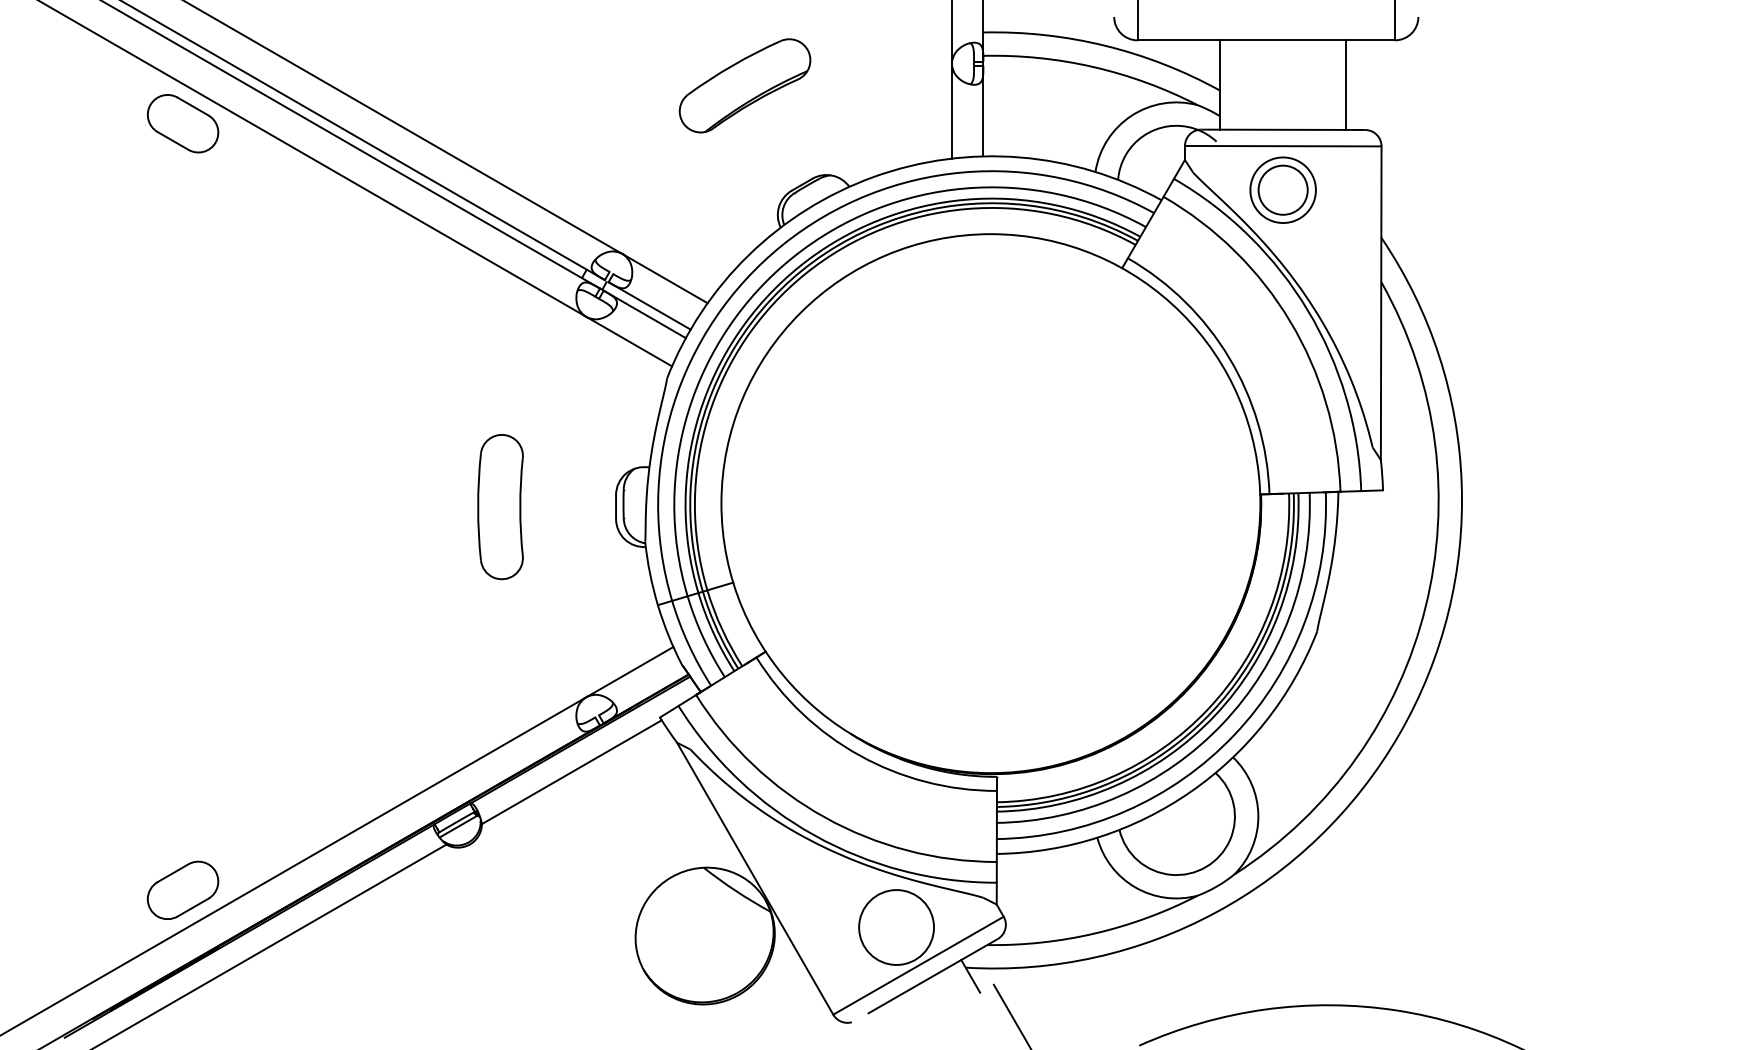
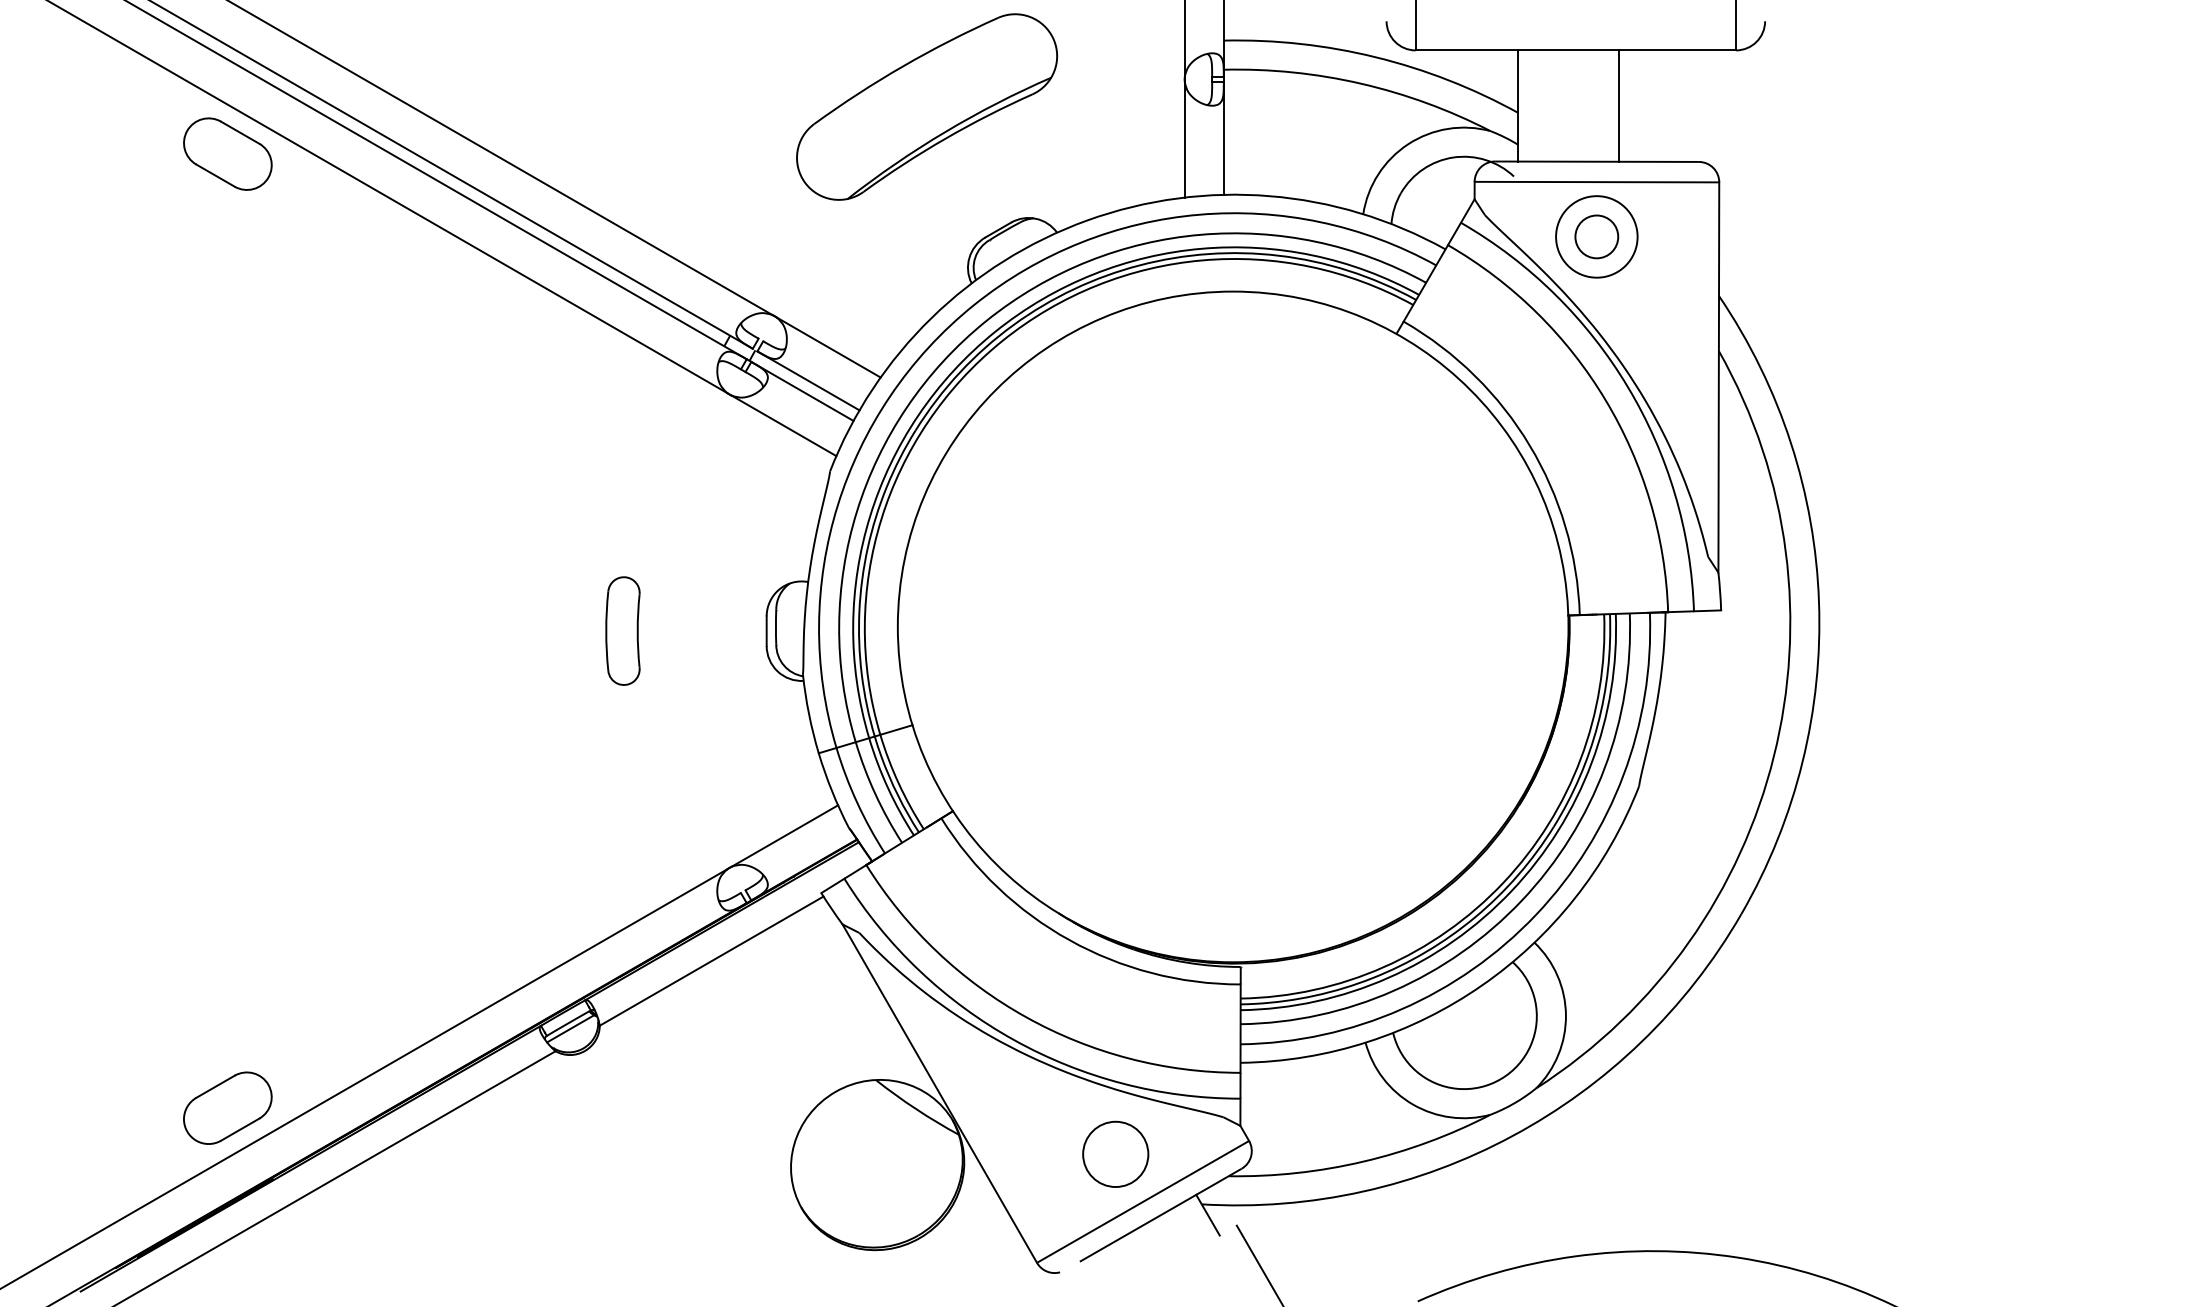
line: (1346, 84) -> (1619, 105), moved
part: (745, 85) -> (927, 106), size x1.6
circle: (1282, 189) -> (1596, 236), size x0.7
part: (500, 506) -> (622, 630), size x0.6
circle: (896, 926) -> (1115, 1153), size x0.7

